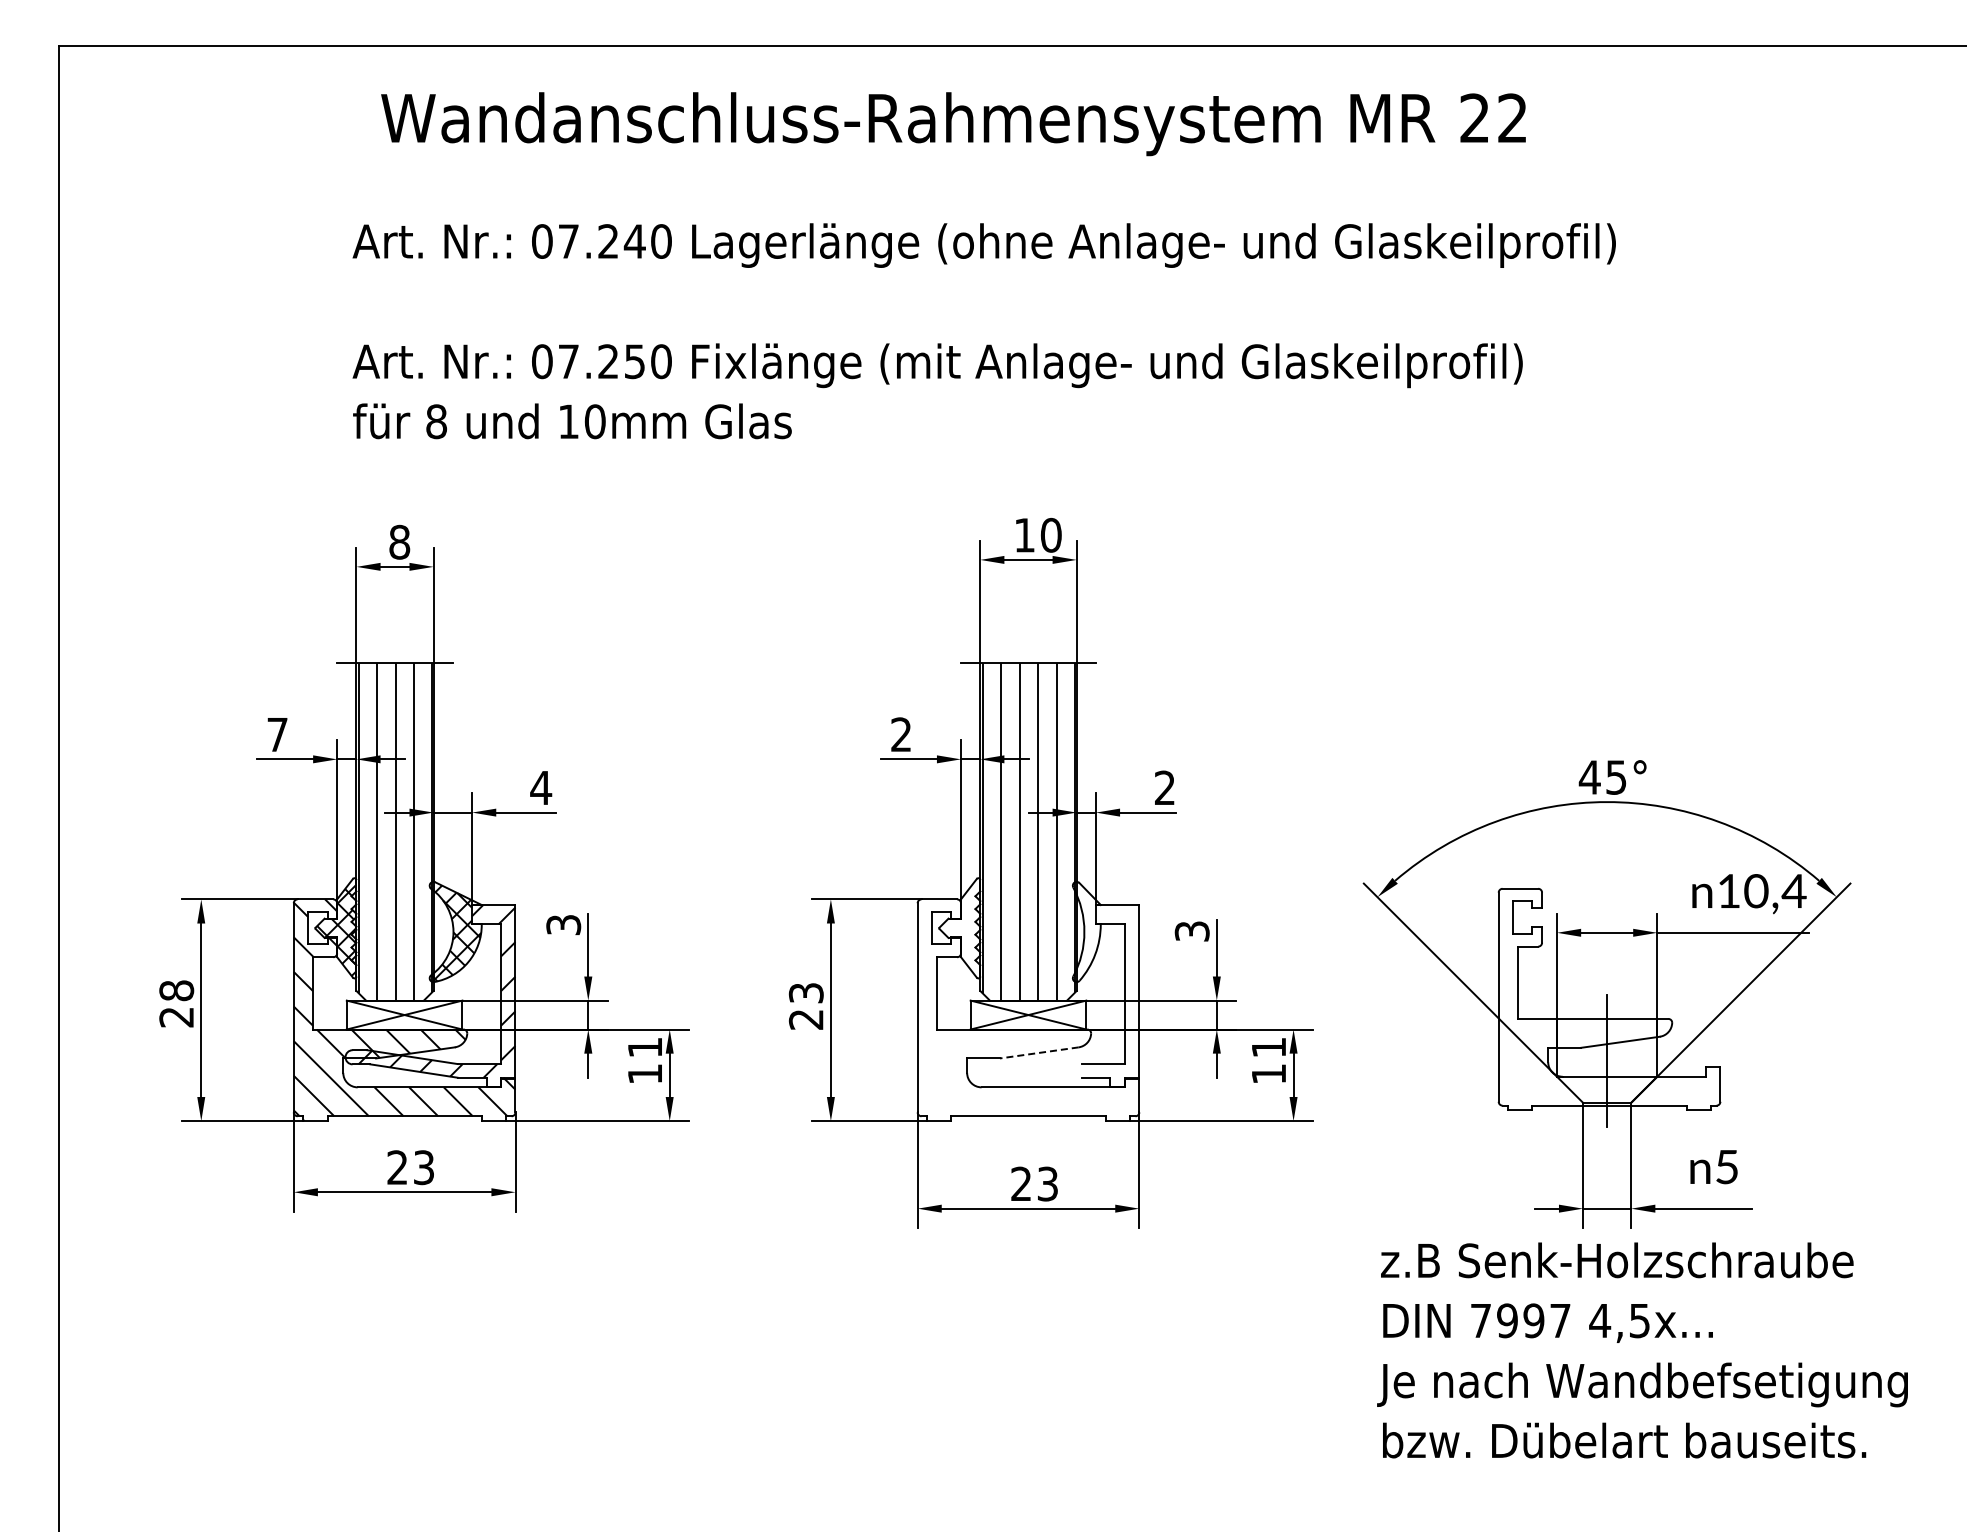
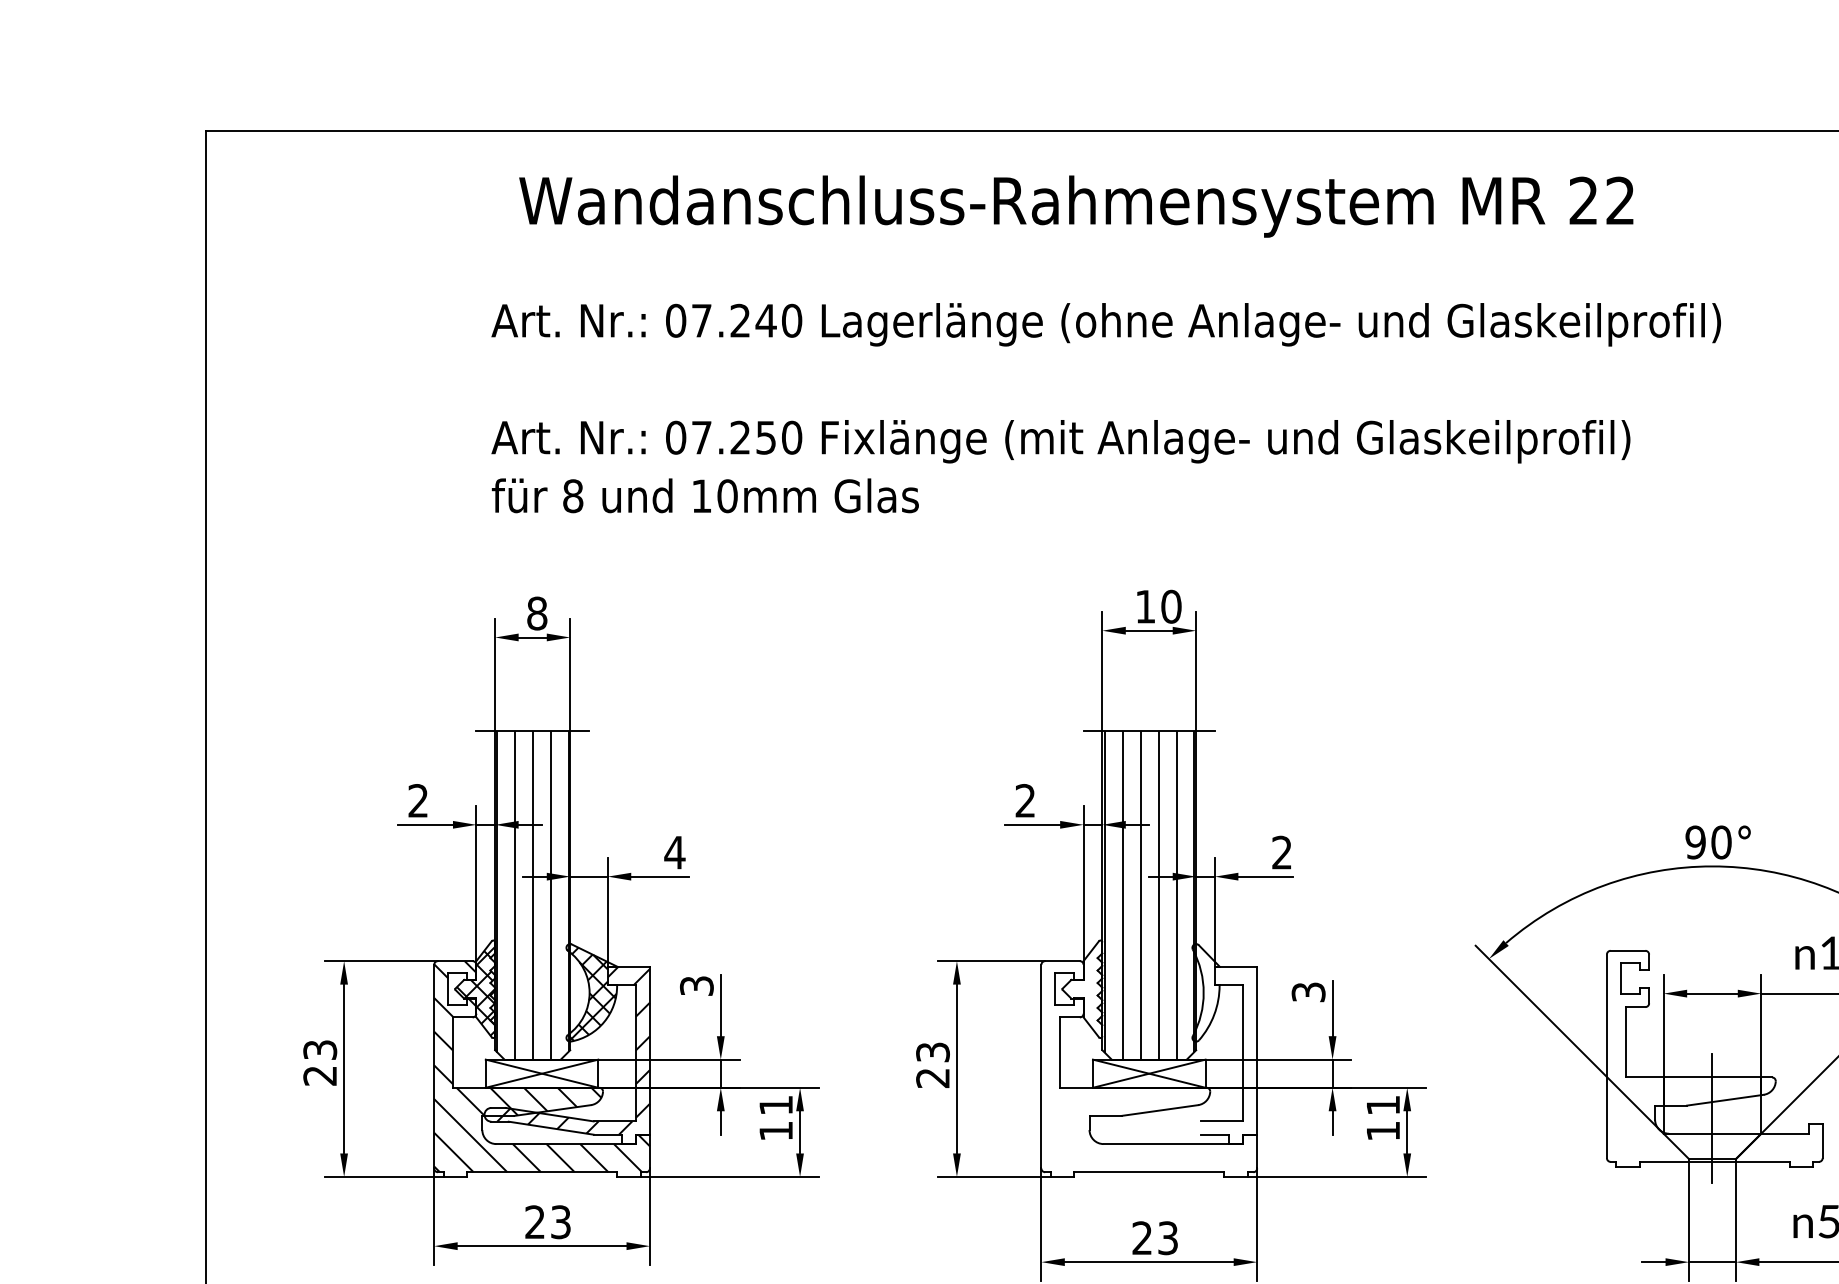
text: (277, 734) -> (418, 800), 7 -> 2
text: (1602, 777) -> (1707, 842), 45° -> 90°
text: (176, 990) -> (320, 1049), 28 -> 23
line: (1039, 1052) -> (1159, 1110), dashed -> solid

